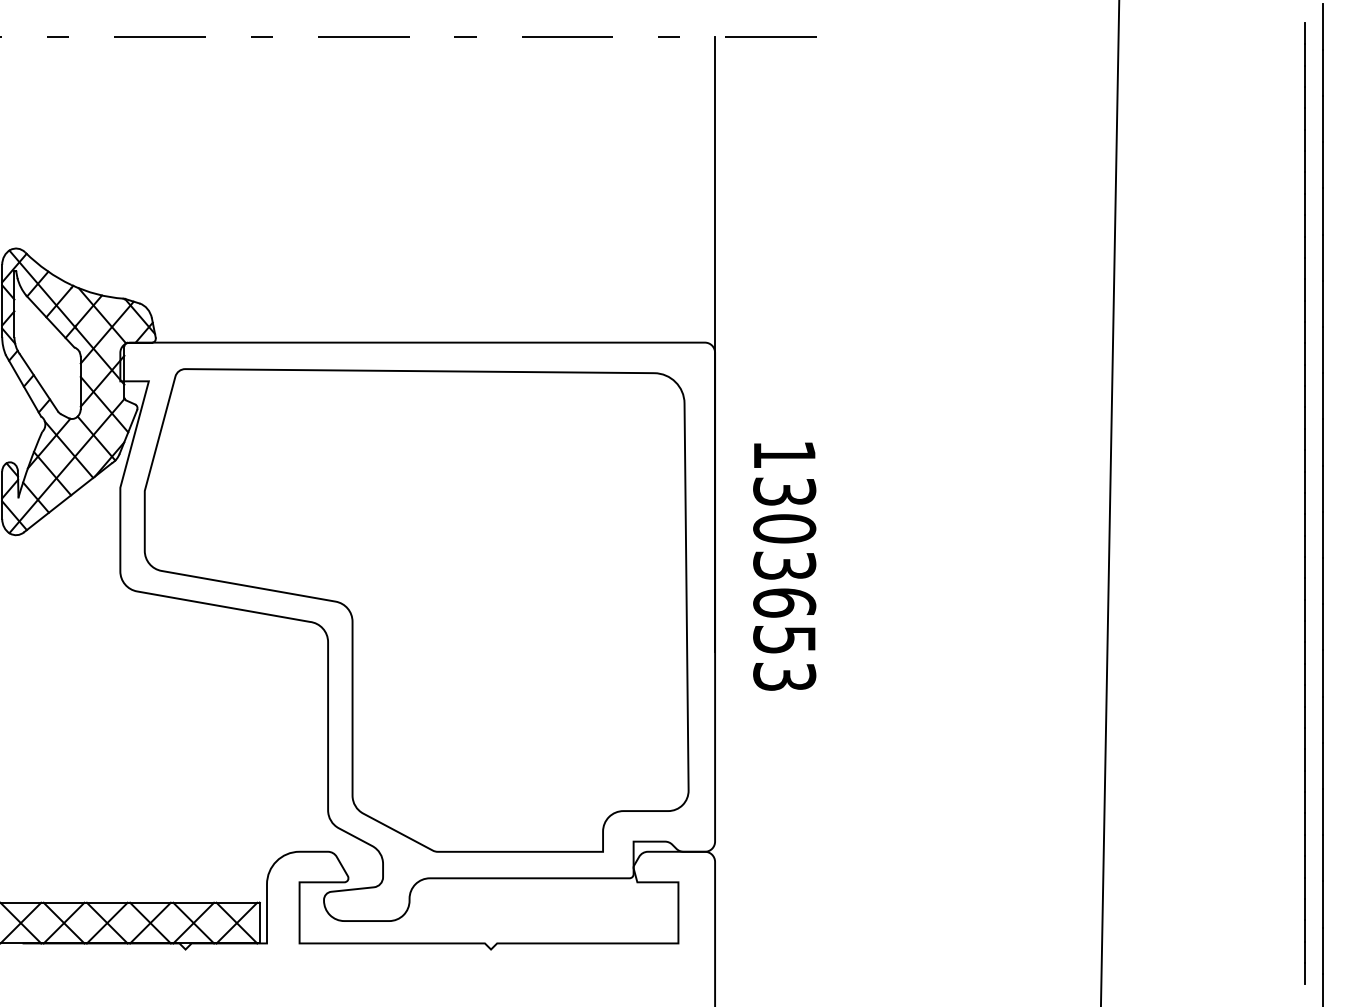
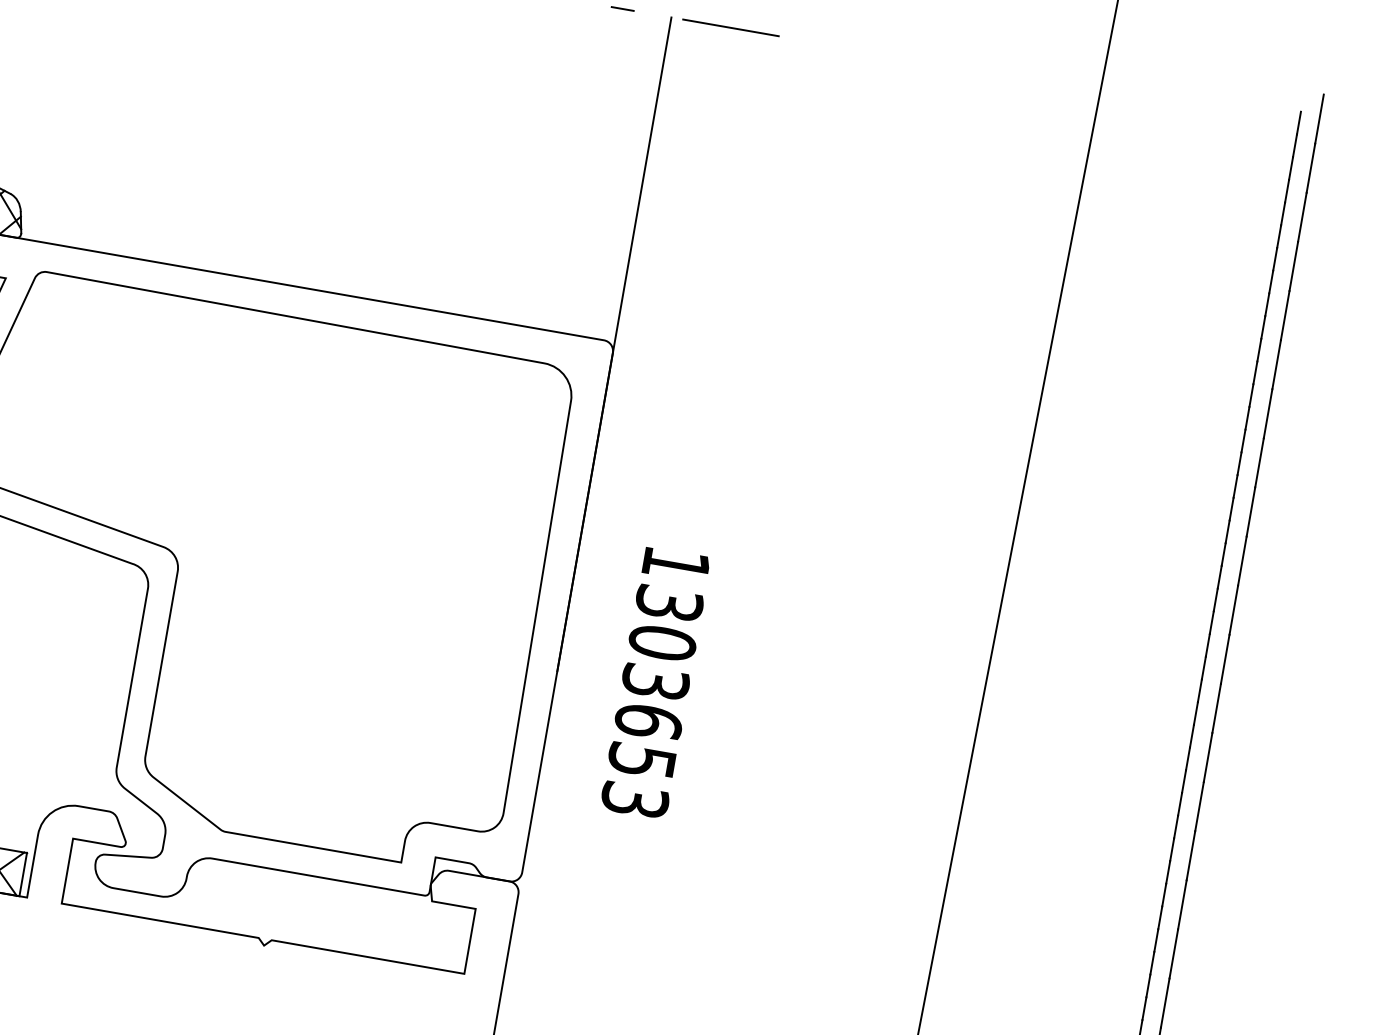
text: (784, 566) -> (655, 683), moved

